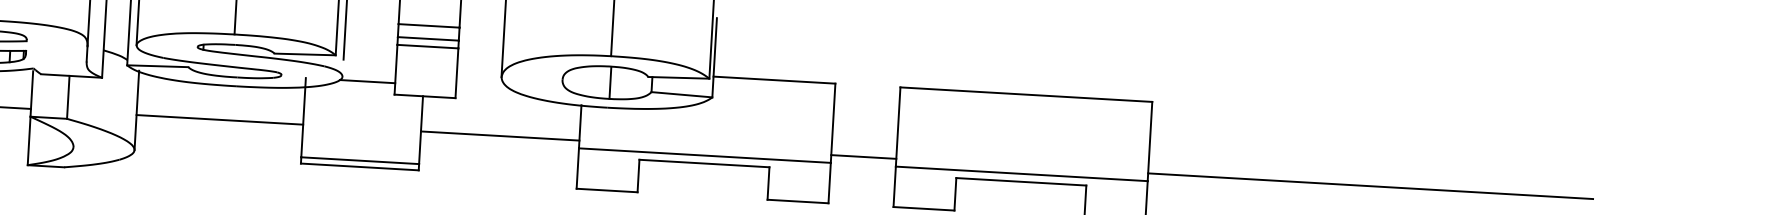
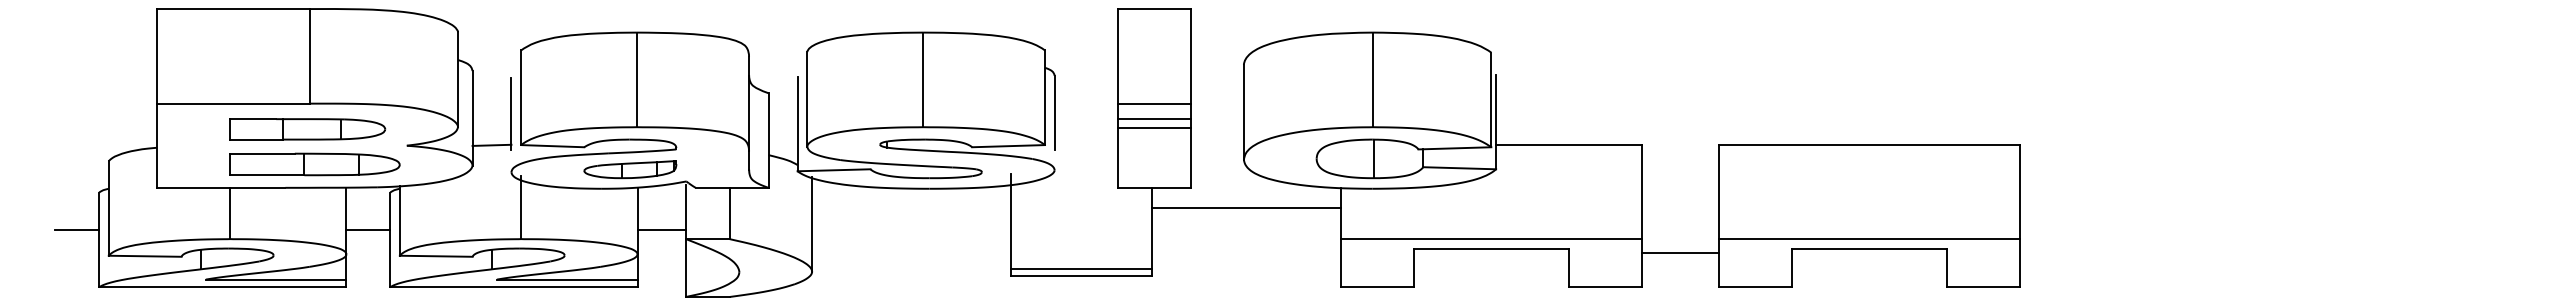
line: (367, 81) -> (1084, 174), removed
line: (219, 119) -> (911, 229), removed
line: (499, 135) -> (1245, 207), moved
line: (863, 156) -> (1680, 252), moved
line: (1370, 185) -> (2285, 229), removed

